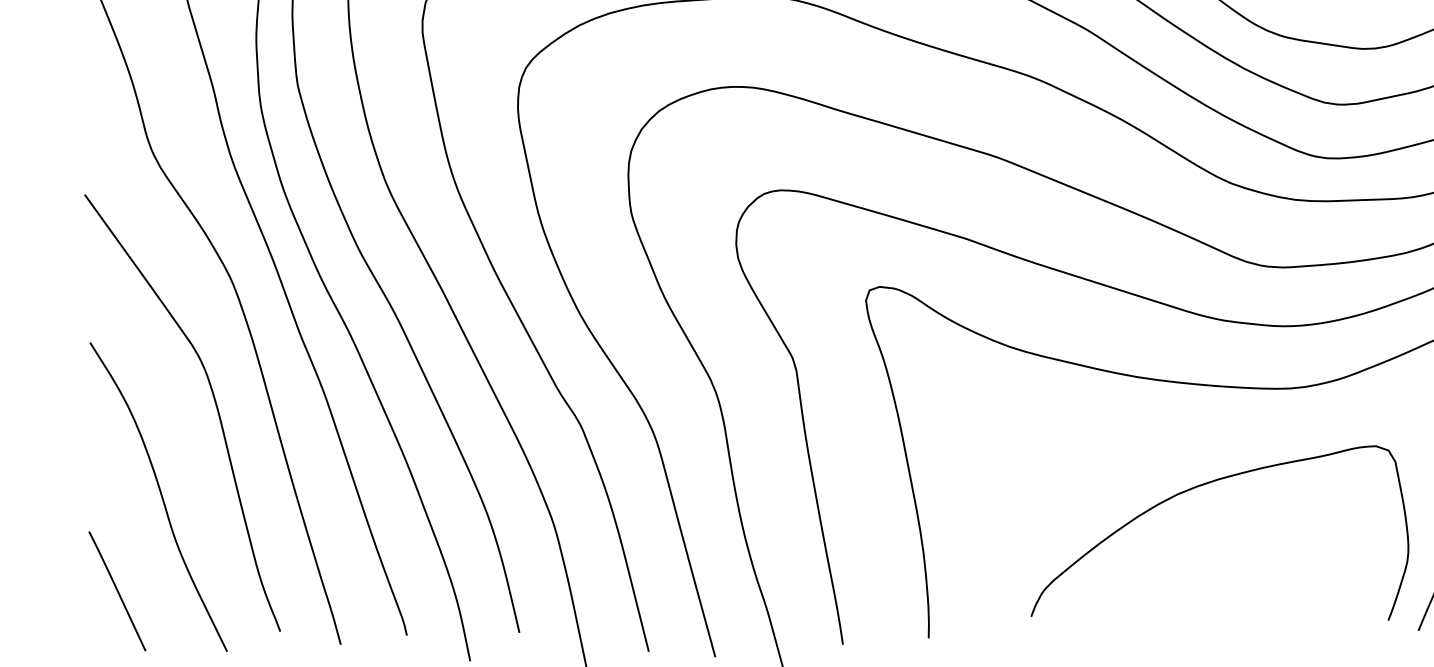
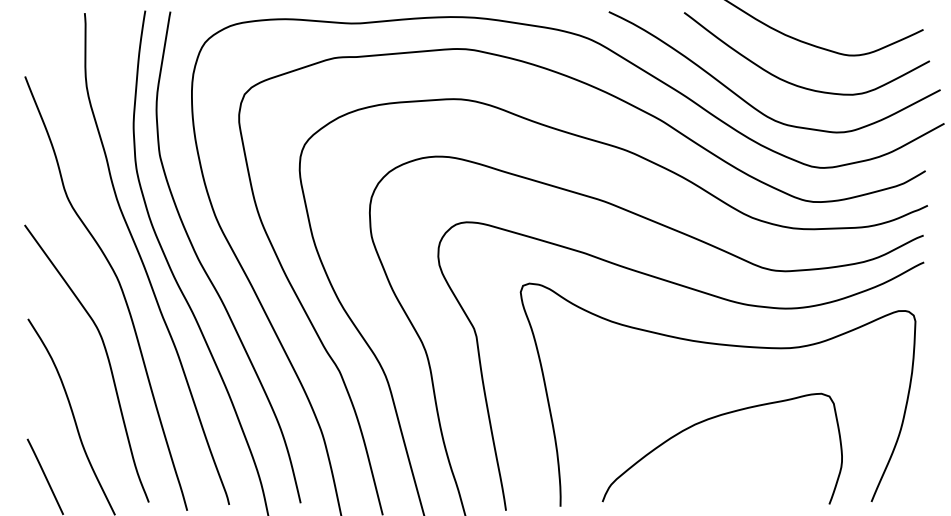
curve: (1202, 486) -> (711, 419), moved

